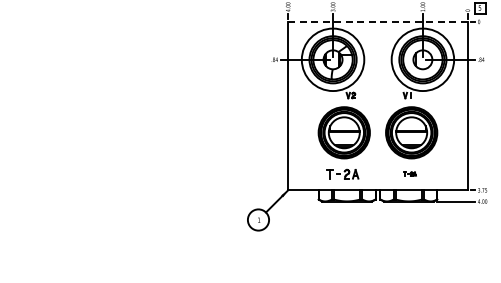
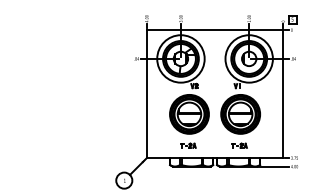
line: (377, 21) -> (214, 29), dashed -> solid
part: (342, 173) -> (188, 145), size x0.62
part: (409, 173) -> (239, 145), size x1.67

